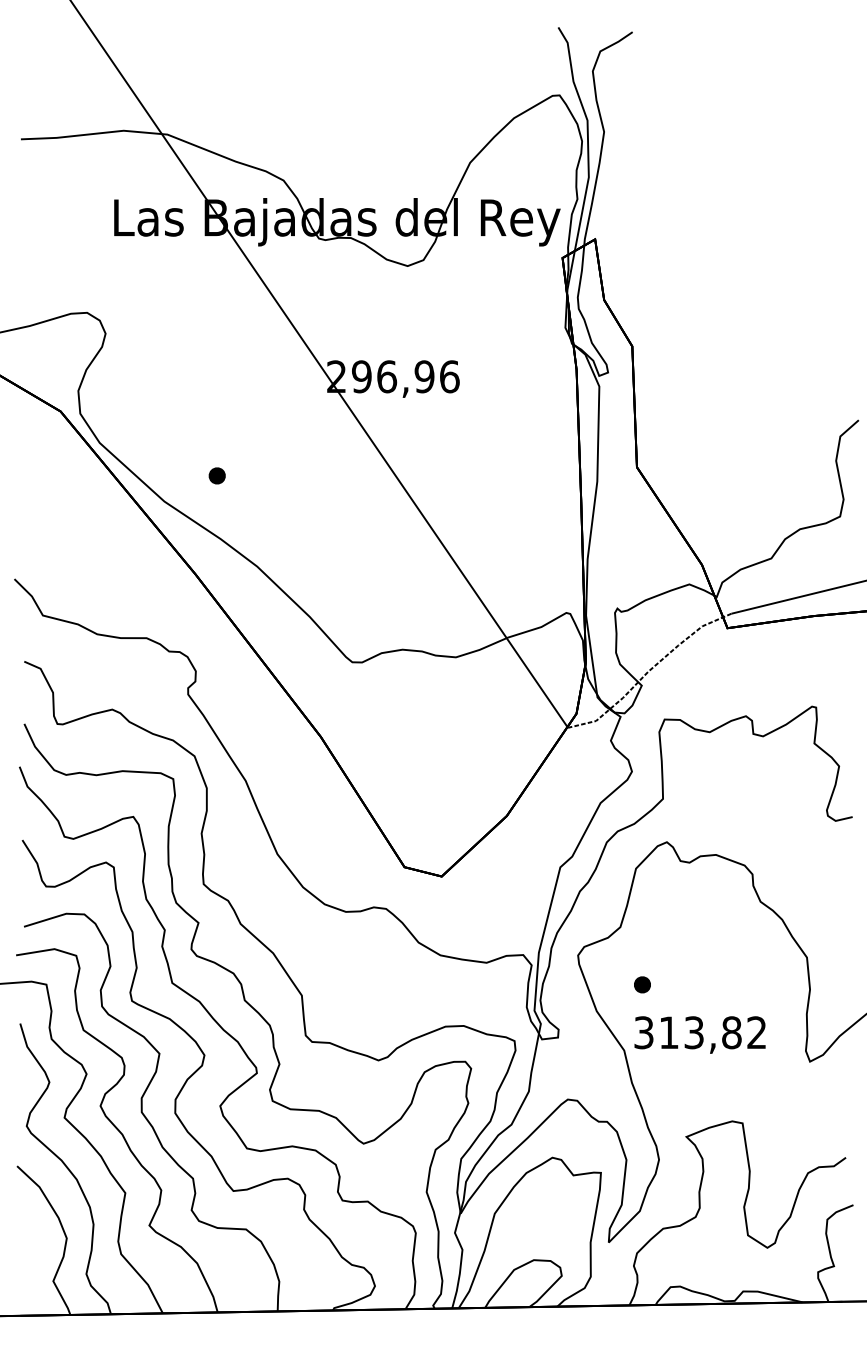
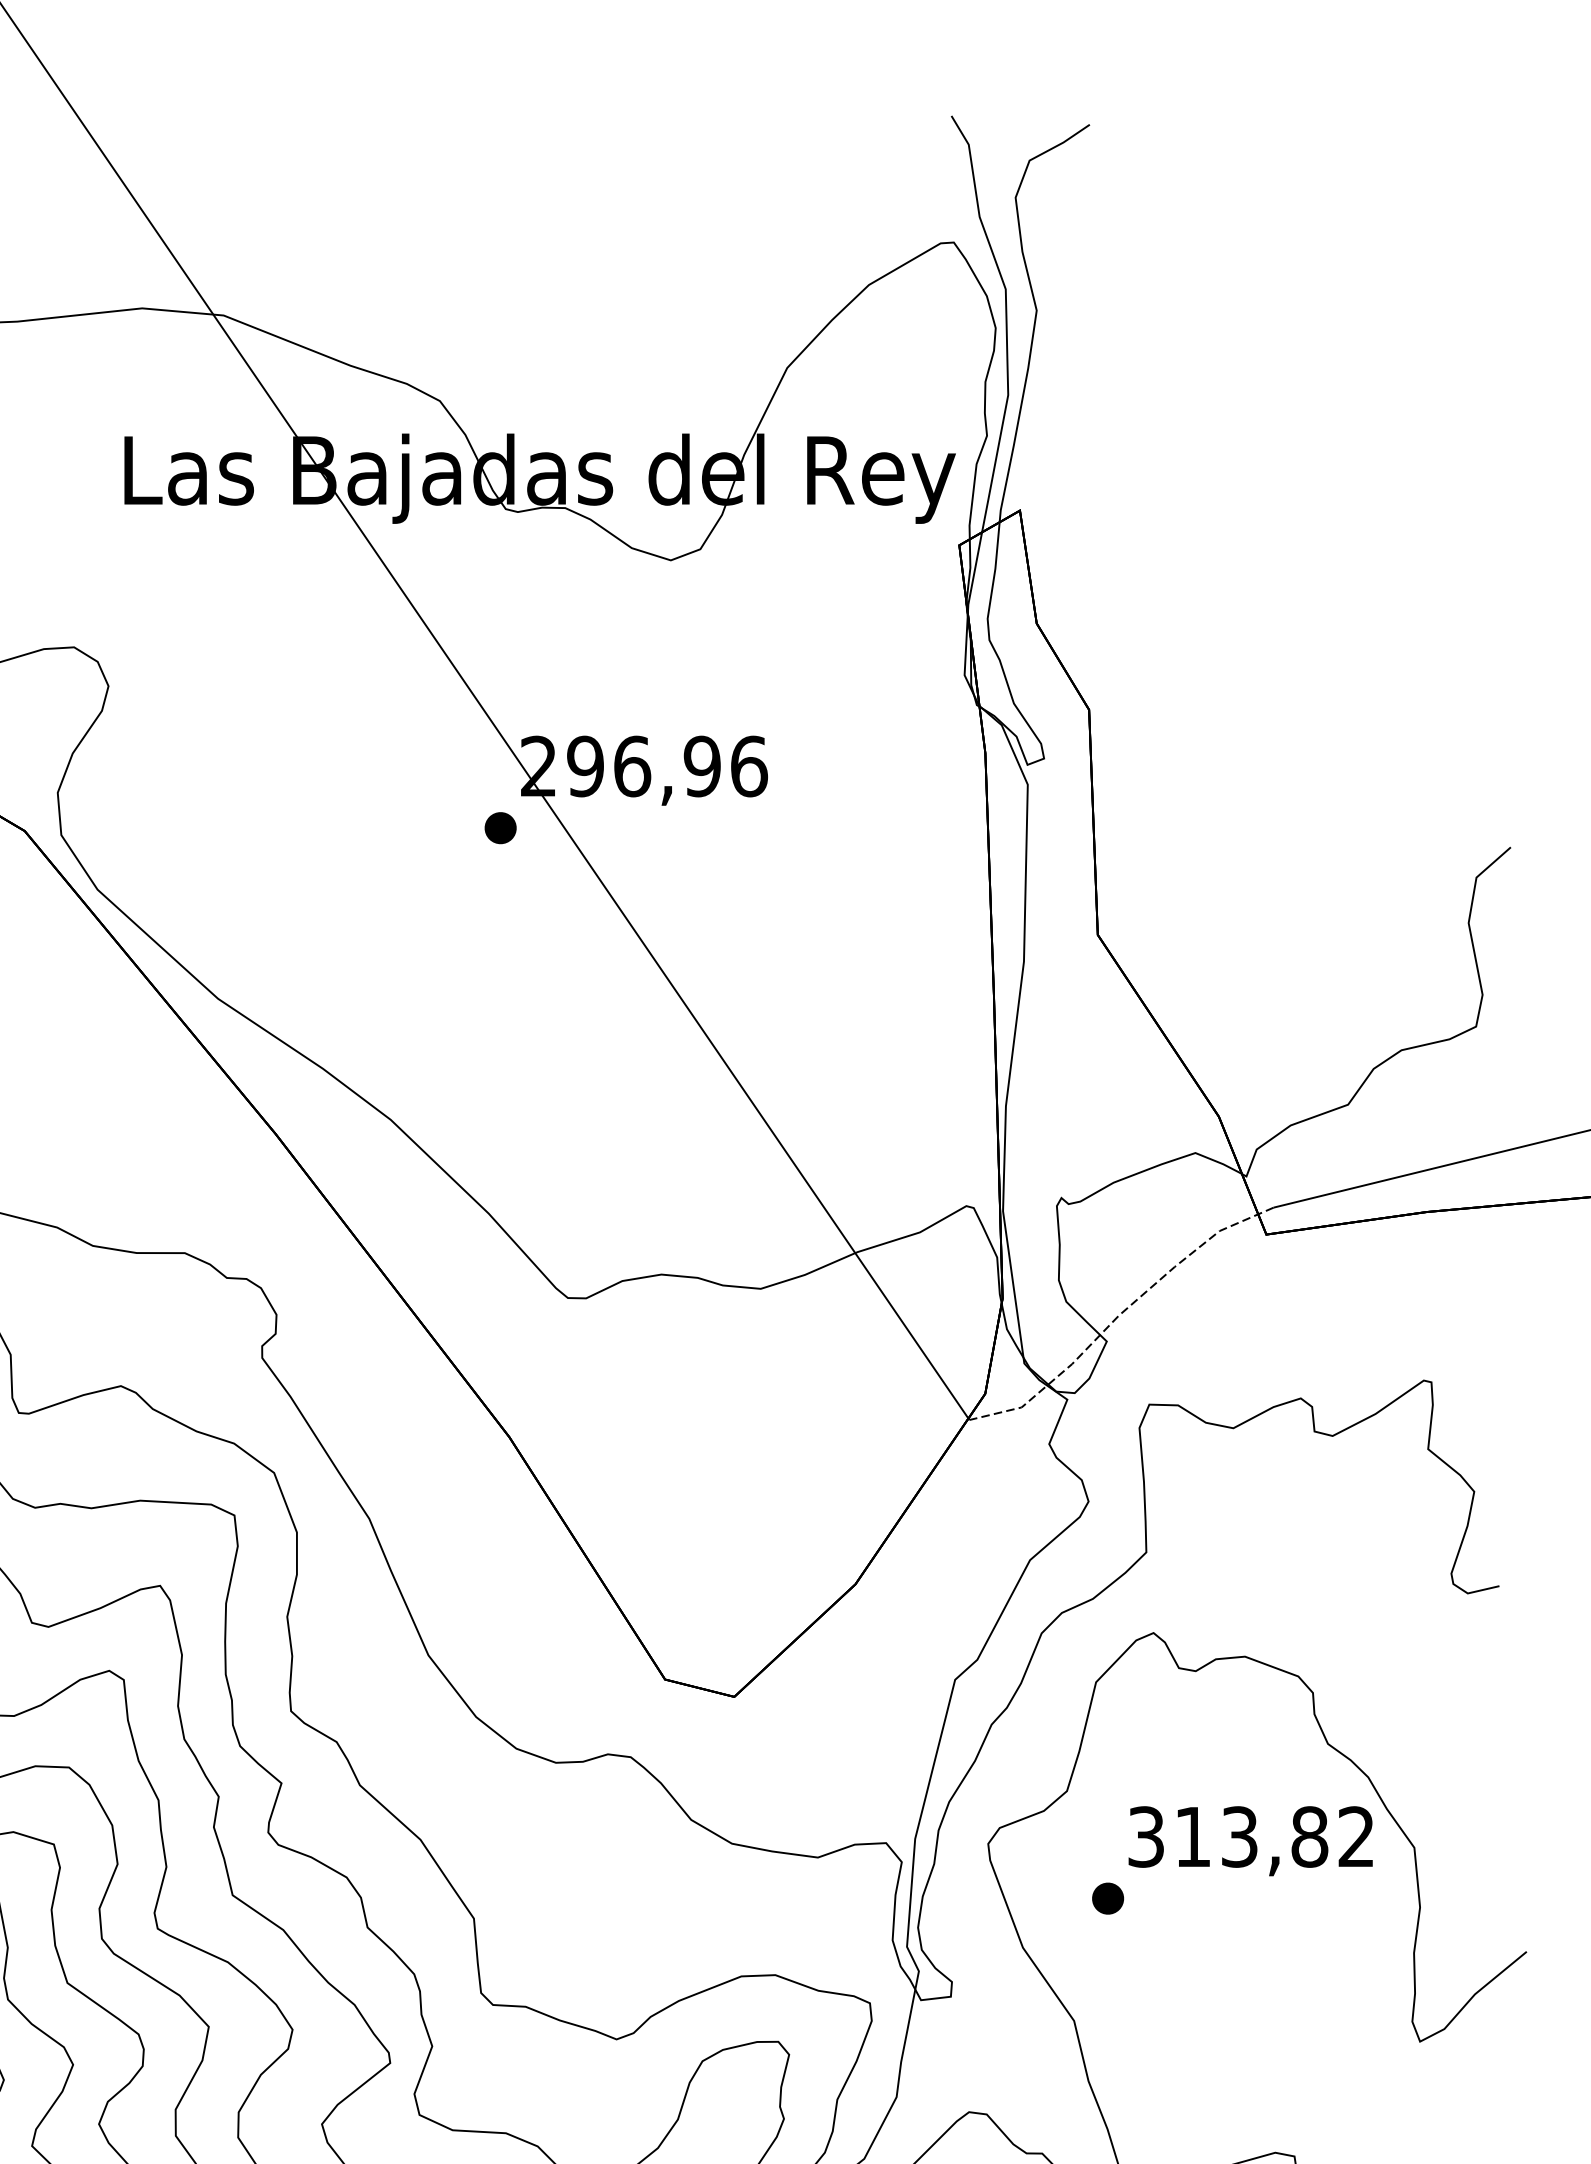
part: (216, 475) -> (499, 827), moved
text: (699, 1034) -> (1249, 1840), moved

